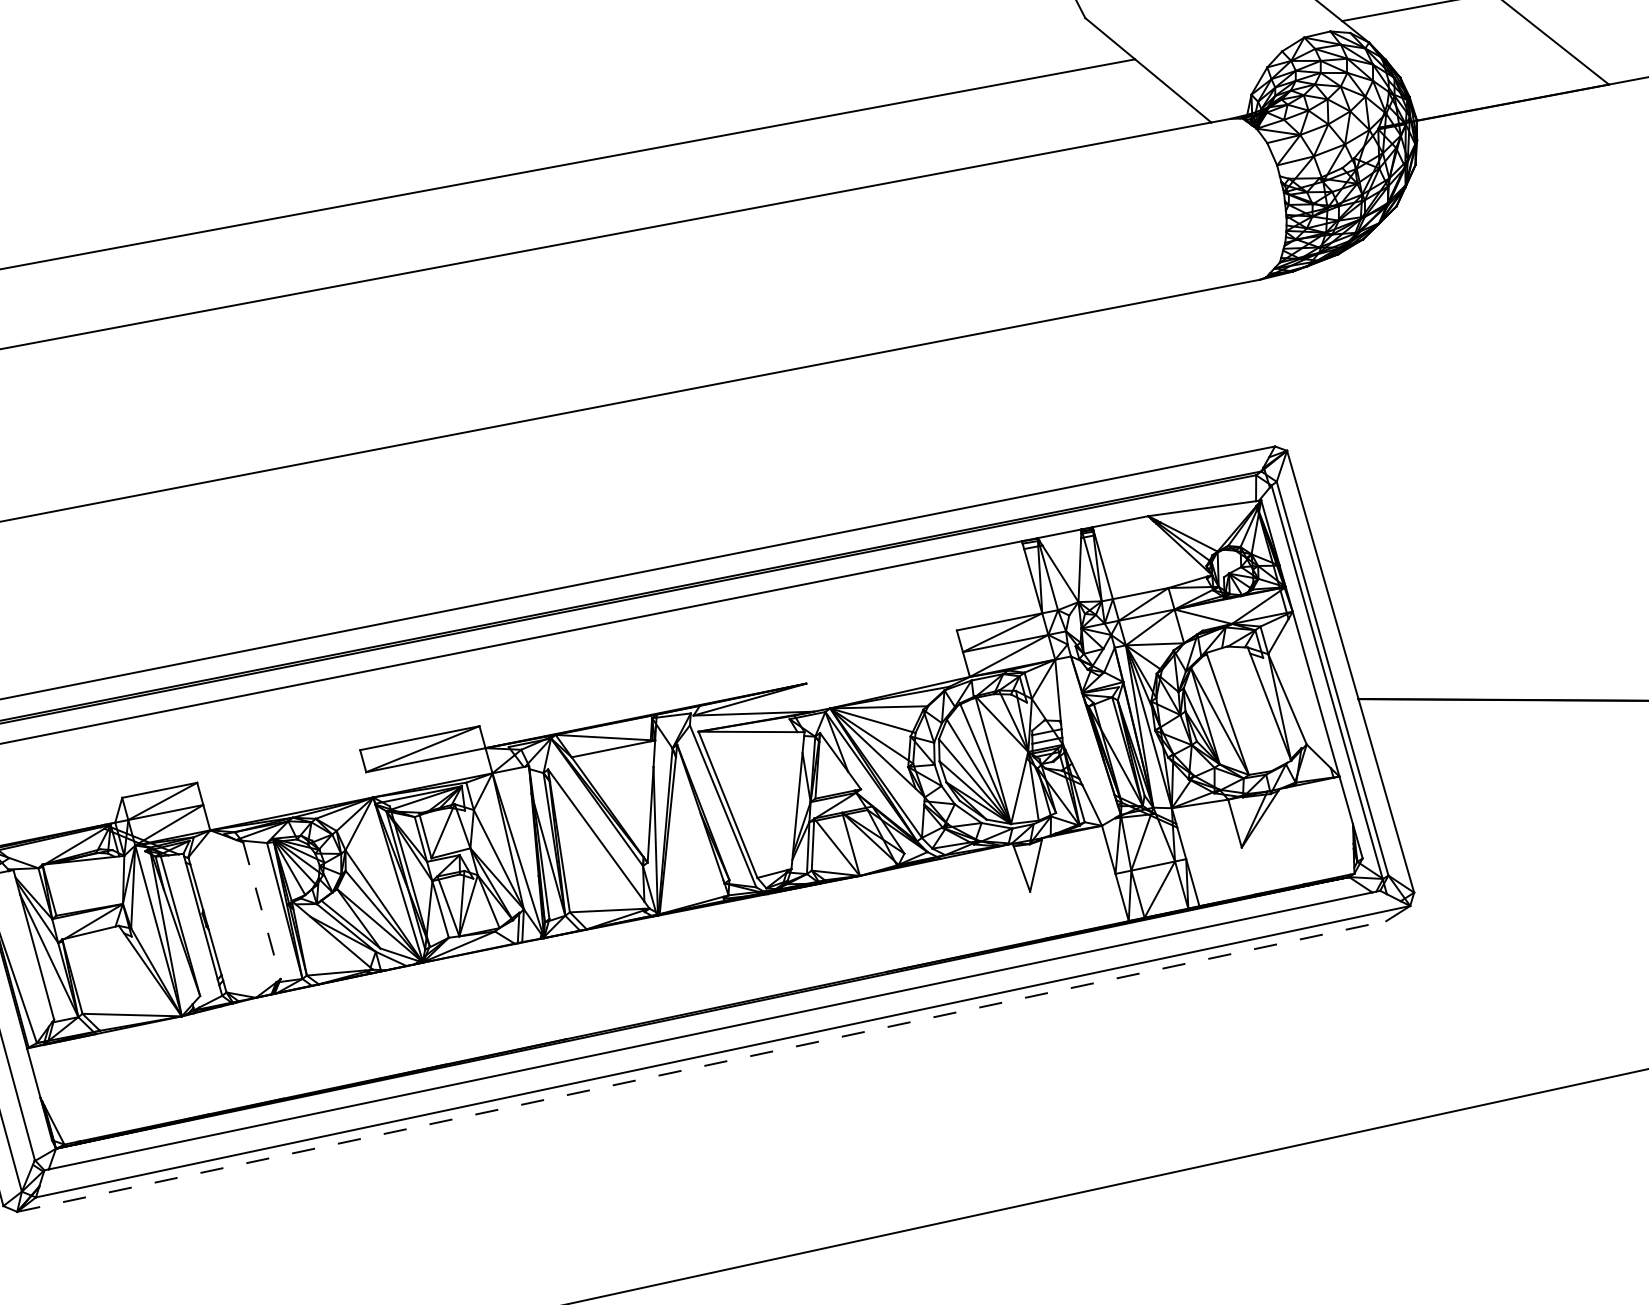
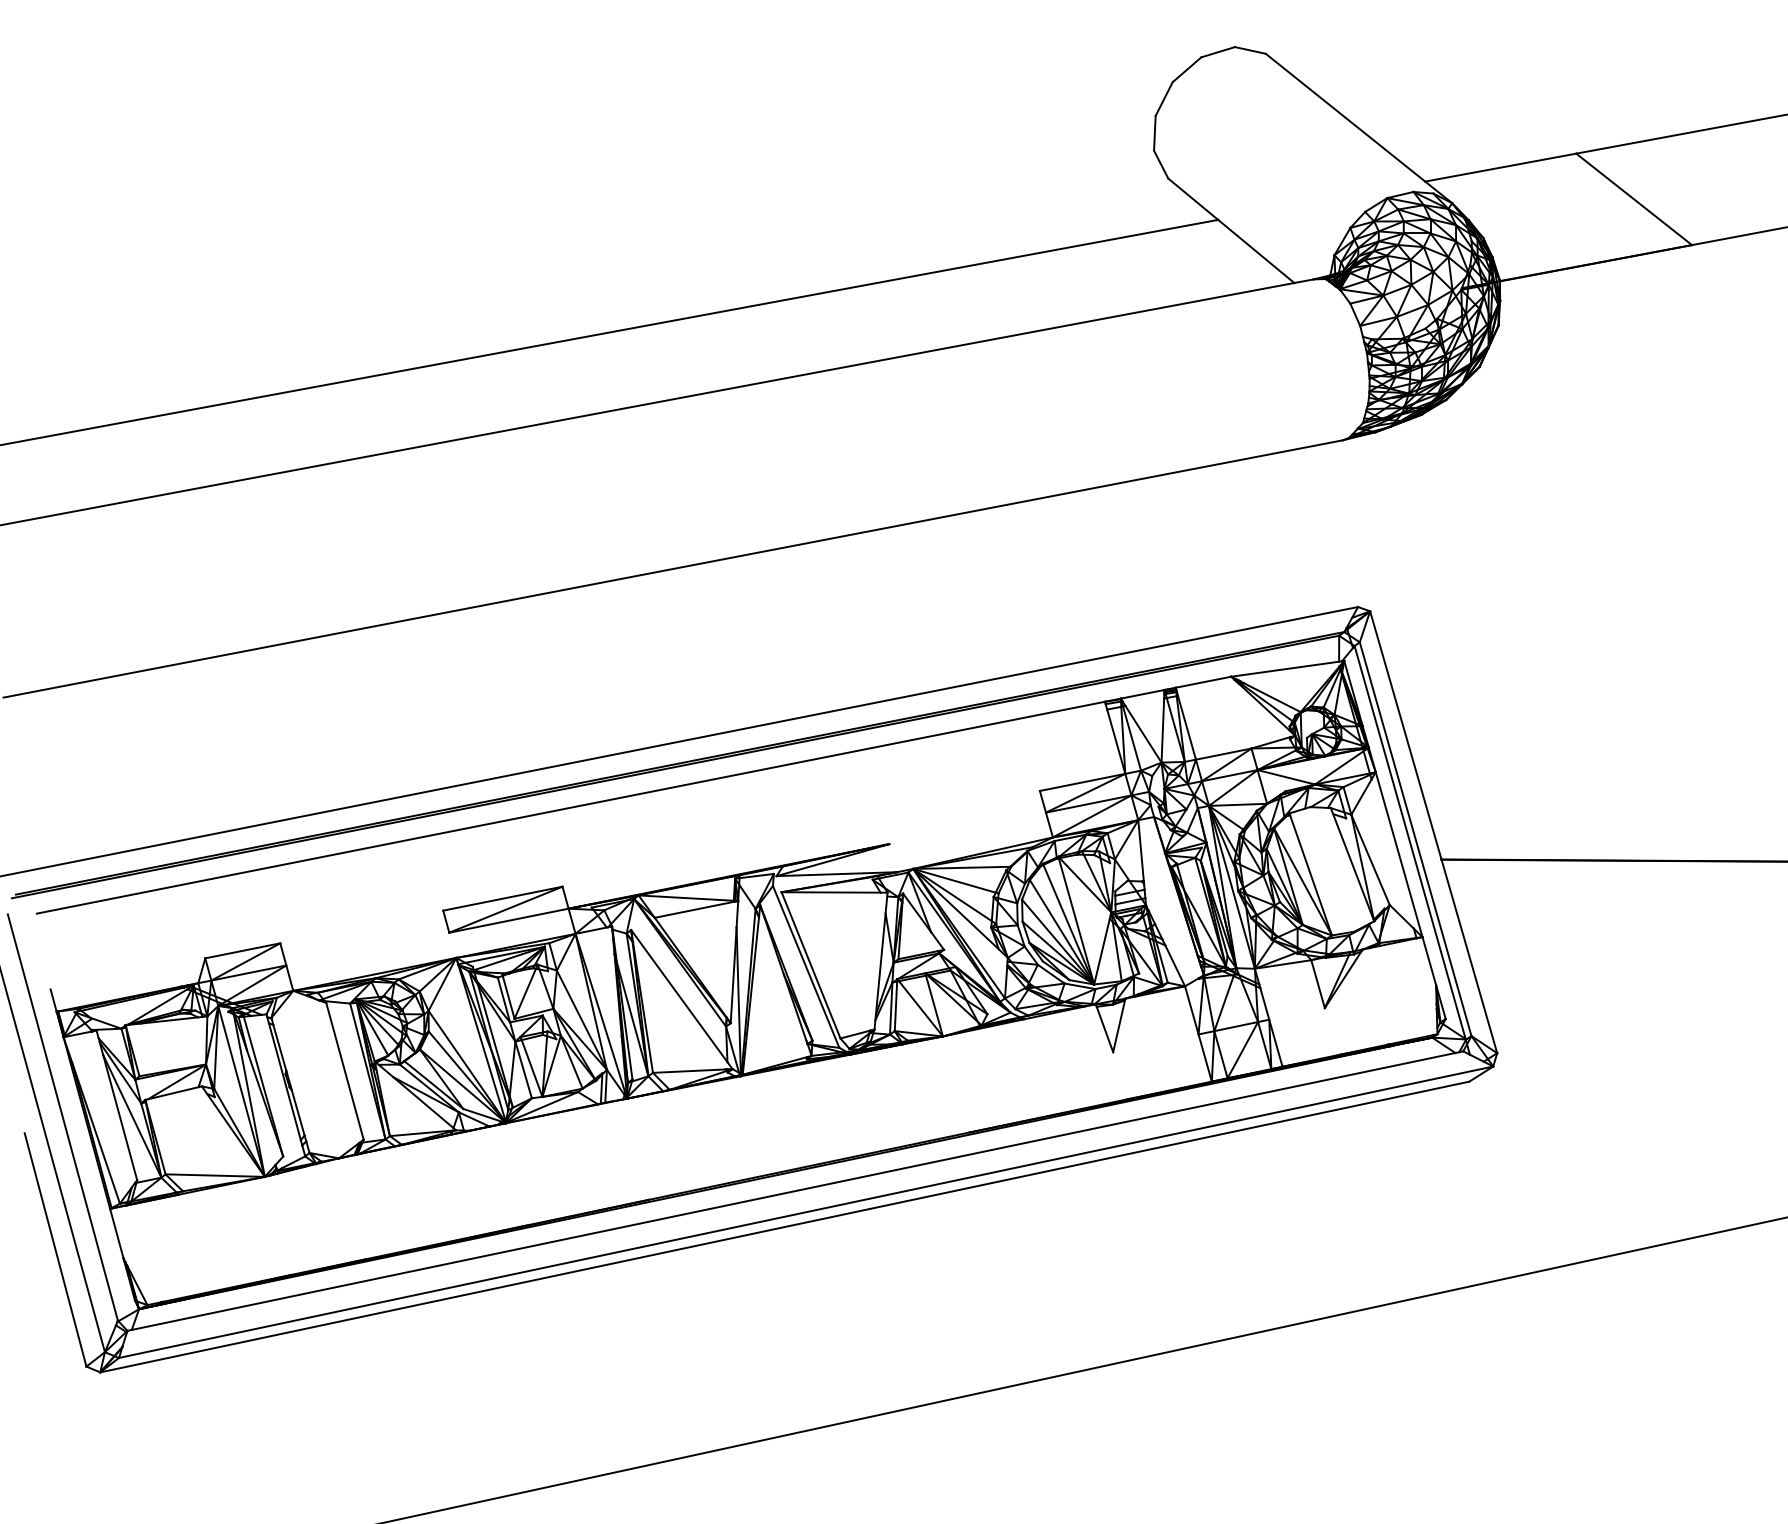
line: (261, 910) -> (344, 1071), dashed -> solid
line: (701, 1066) -> (784, 1227), dashed -> solid

